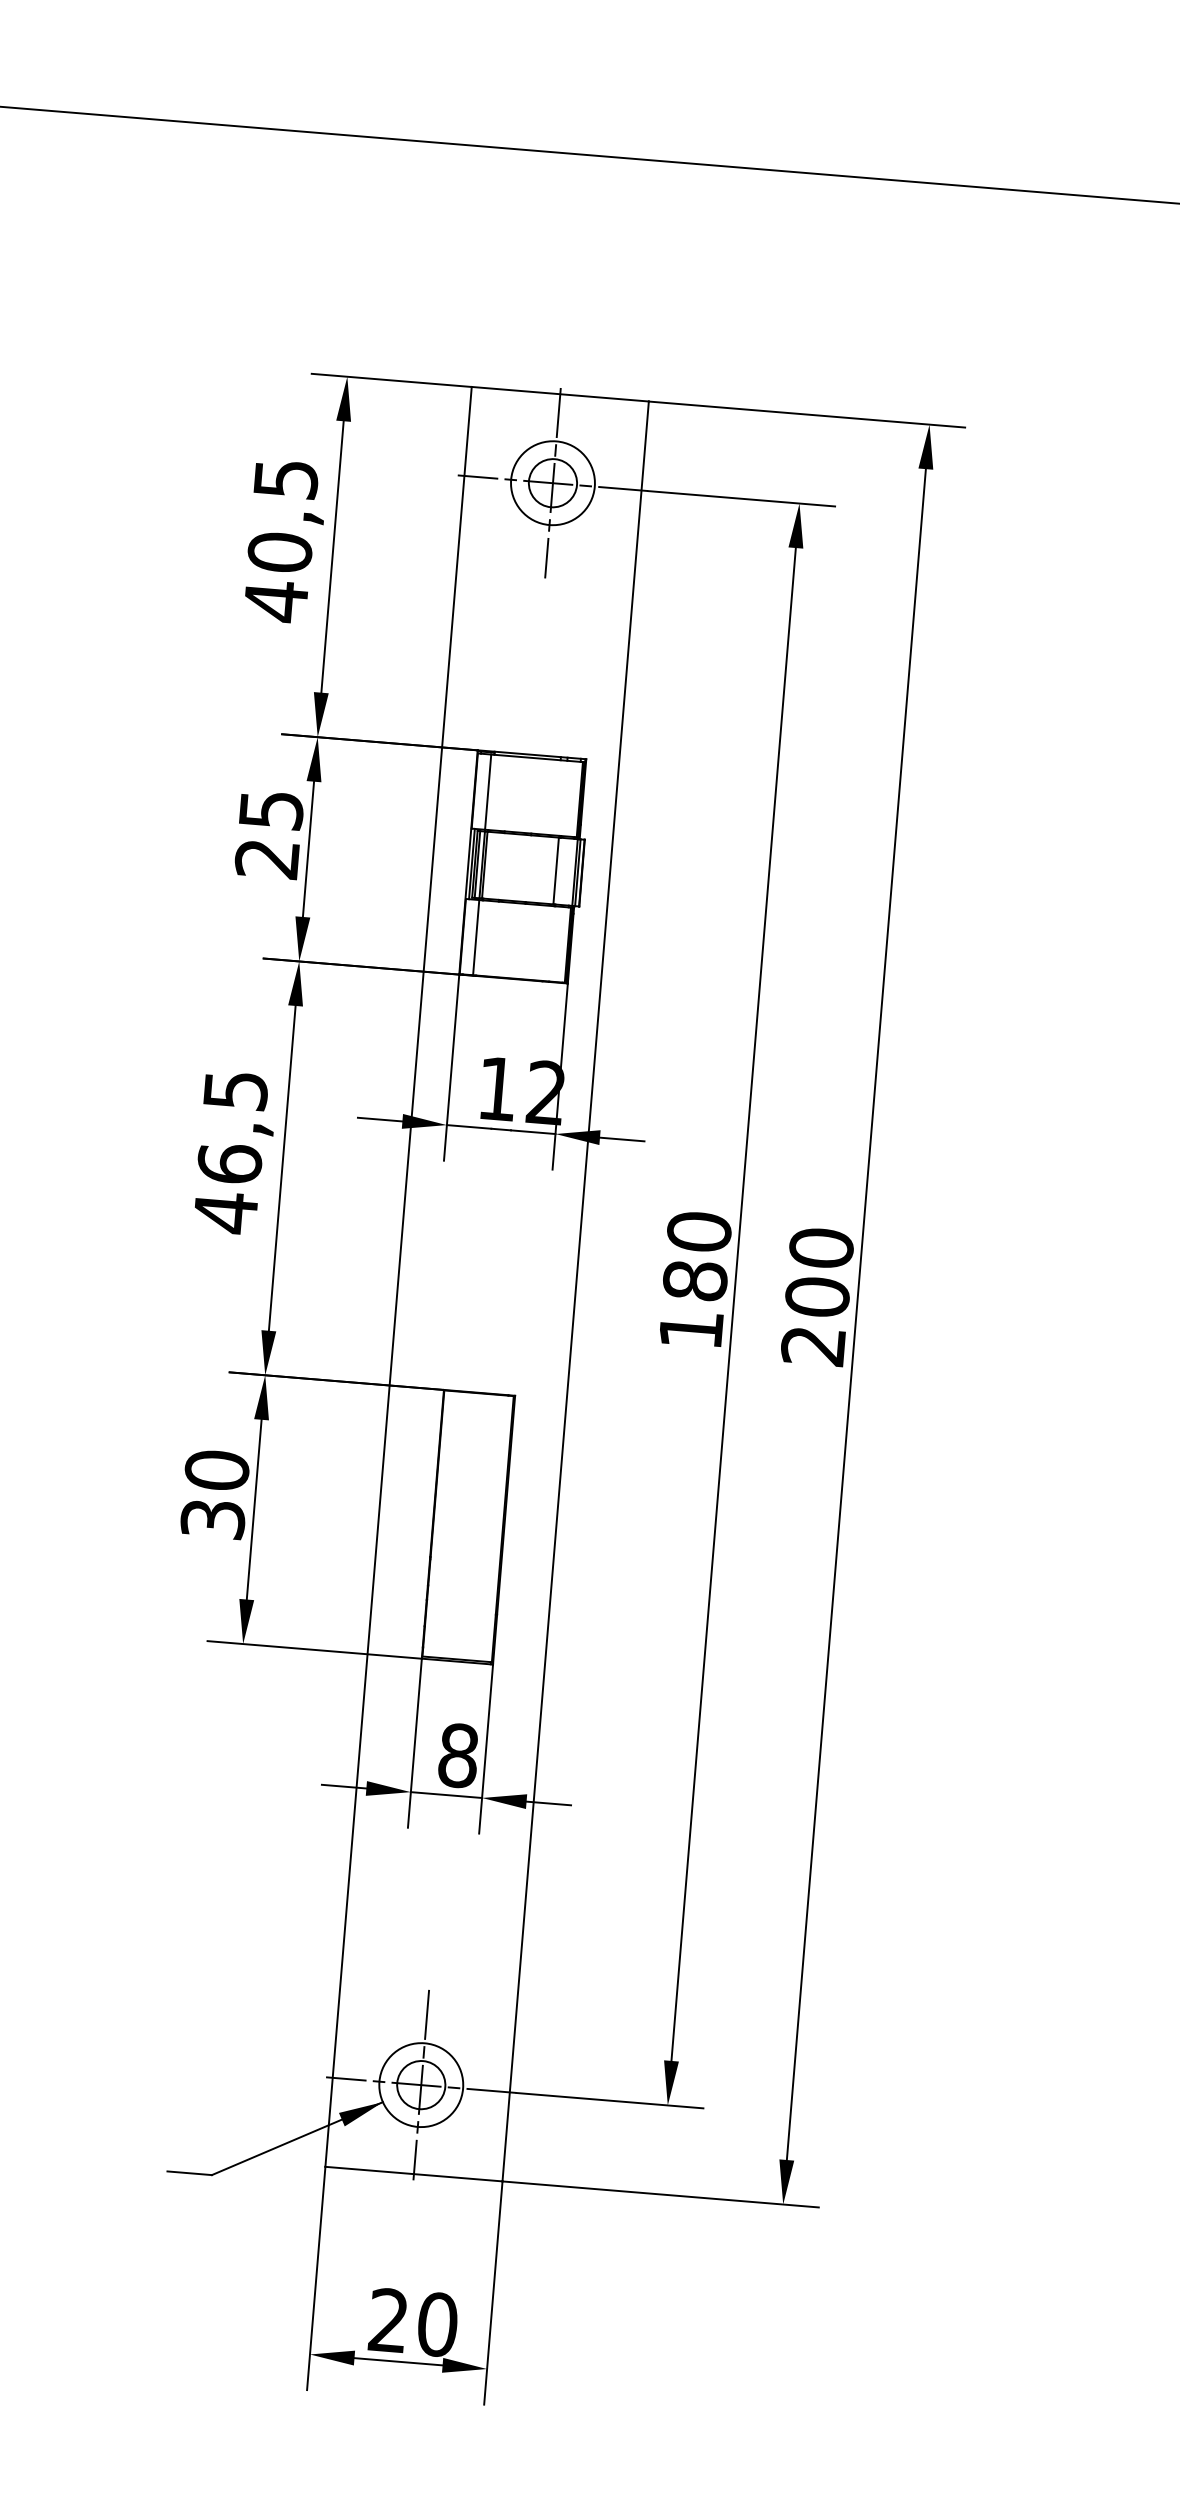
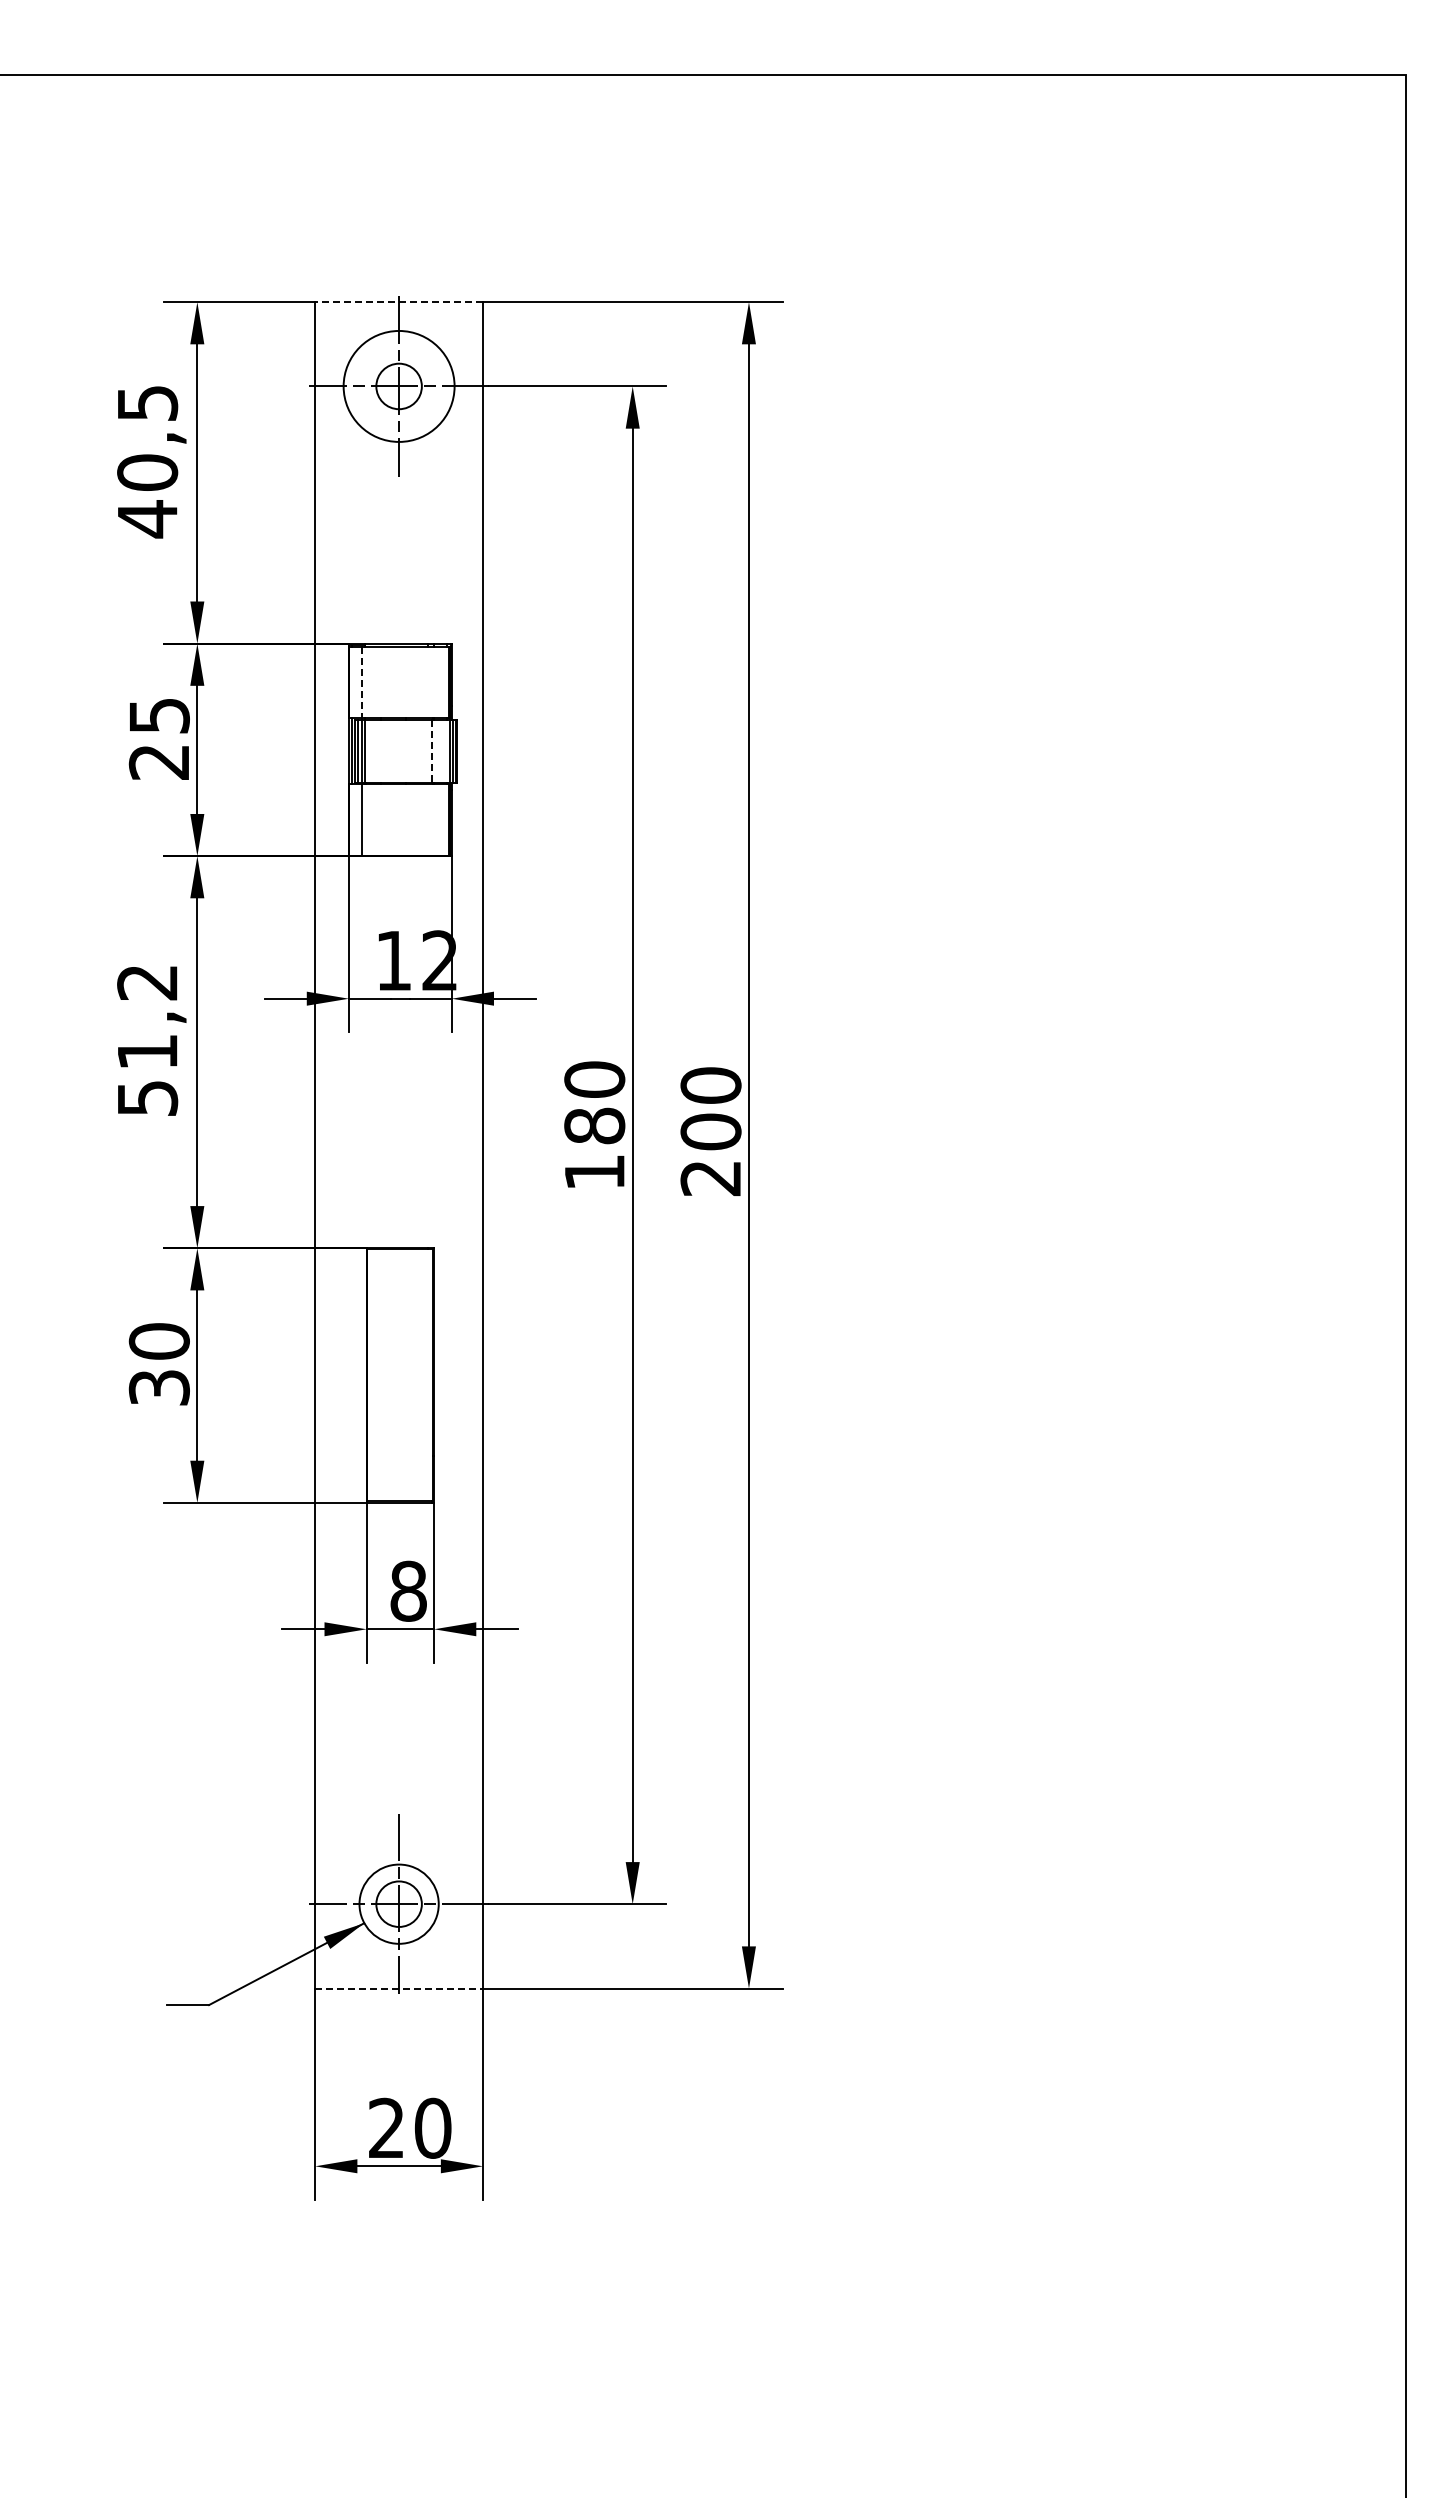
line: (560, 394) -> (399, 302), solid -> dashed
circle: (552, 483) -> (398, 386), size x1.4
line: (488, 792) -> (362, 682), solid -> dashed
line: (556, 871) -> (432, 751), solid -> dashed
text: (230, 1152) -> (147, 1041), 46,5 -> 51,2
line: (414, 2174) -> (399, 1988), solid -> dashed

